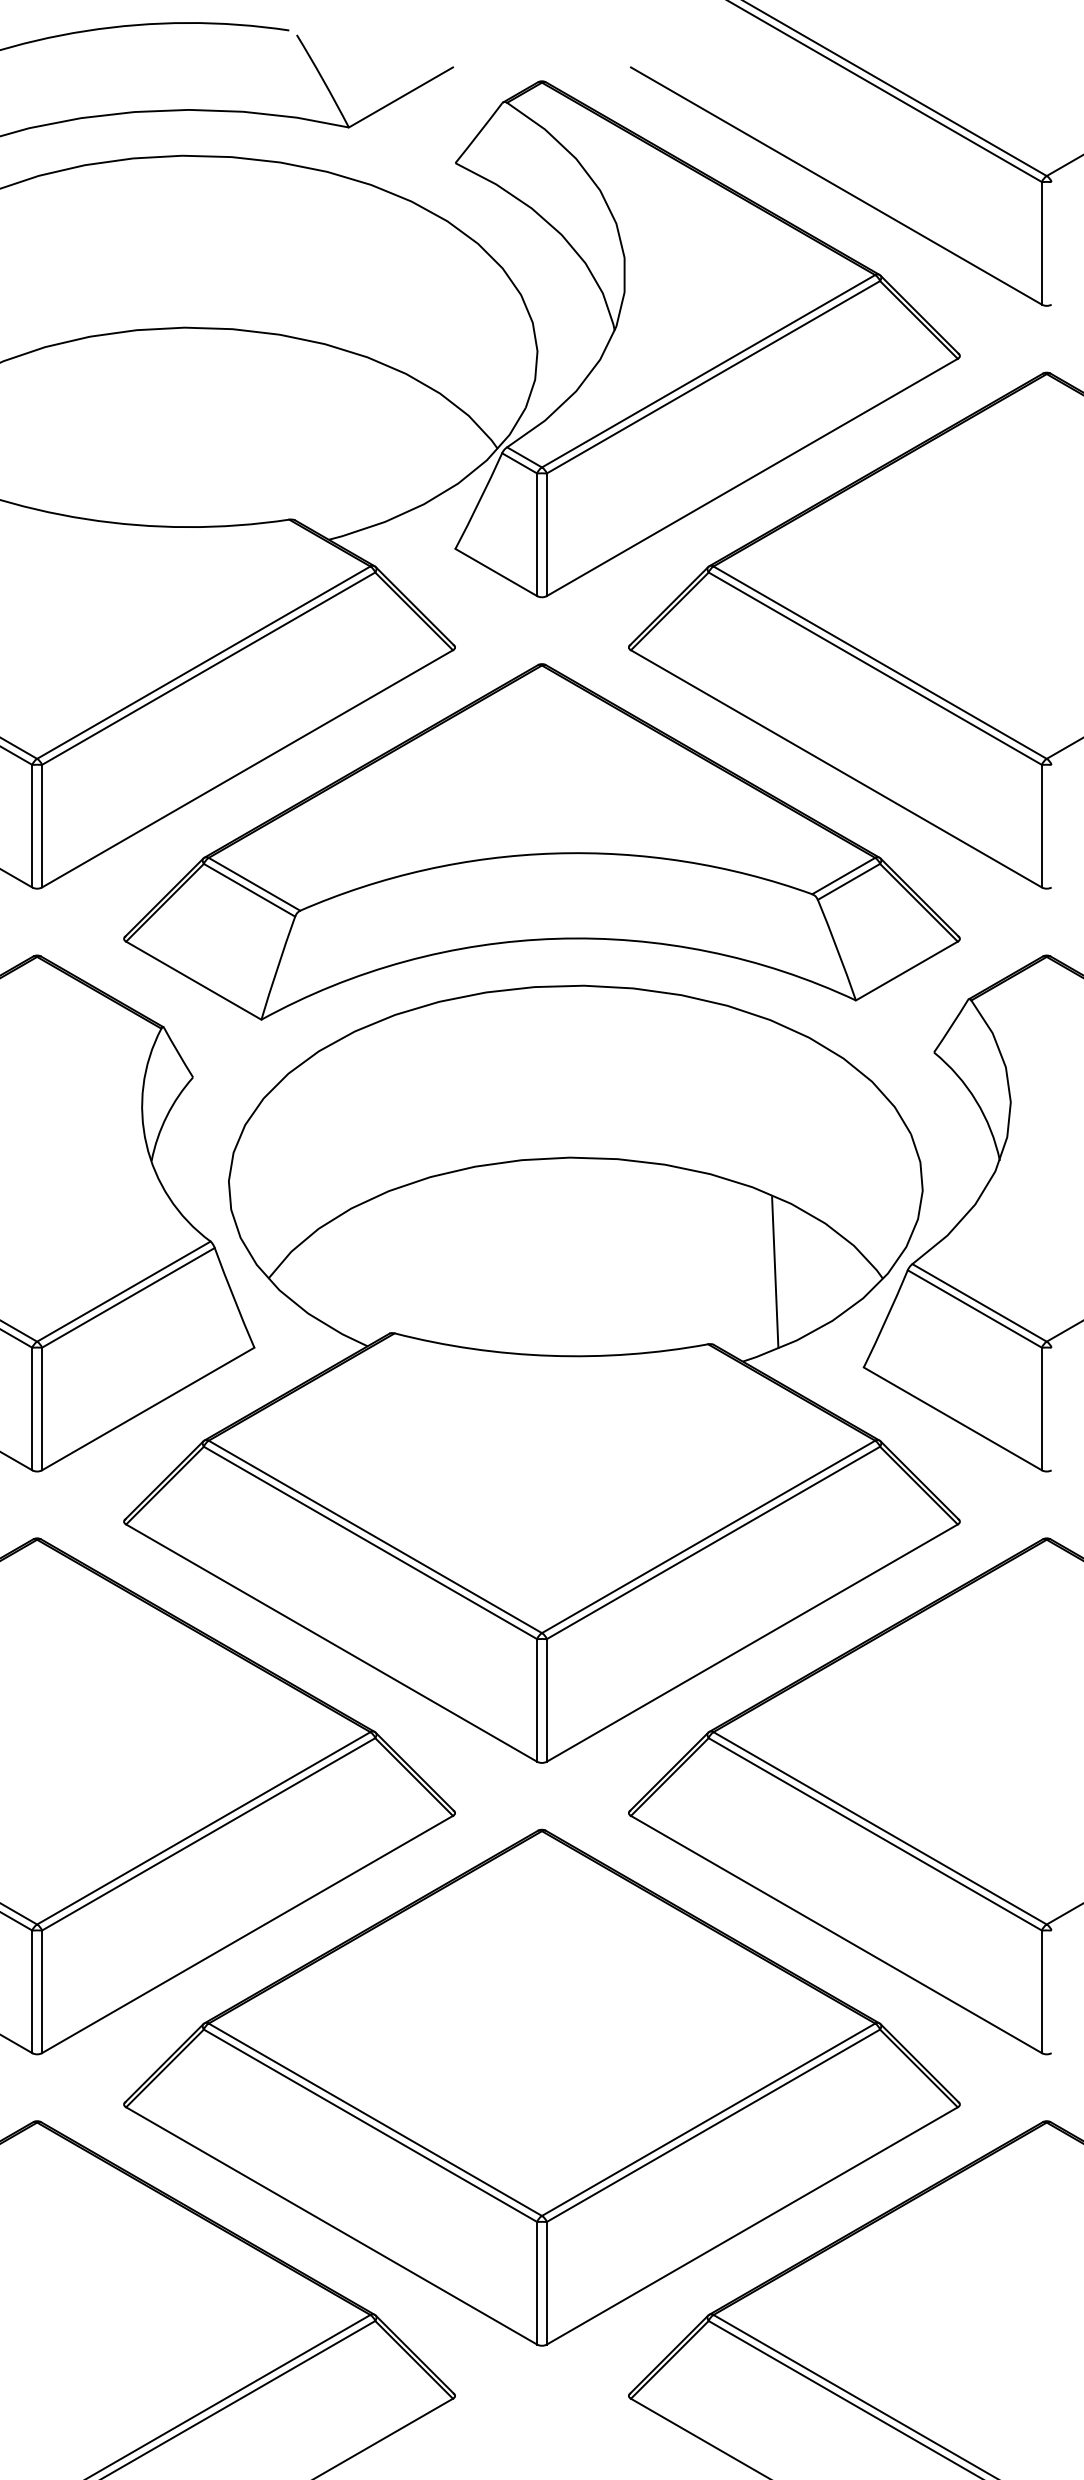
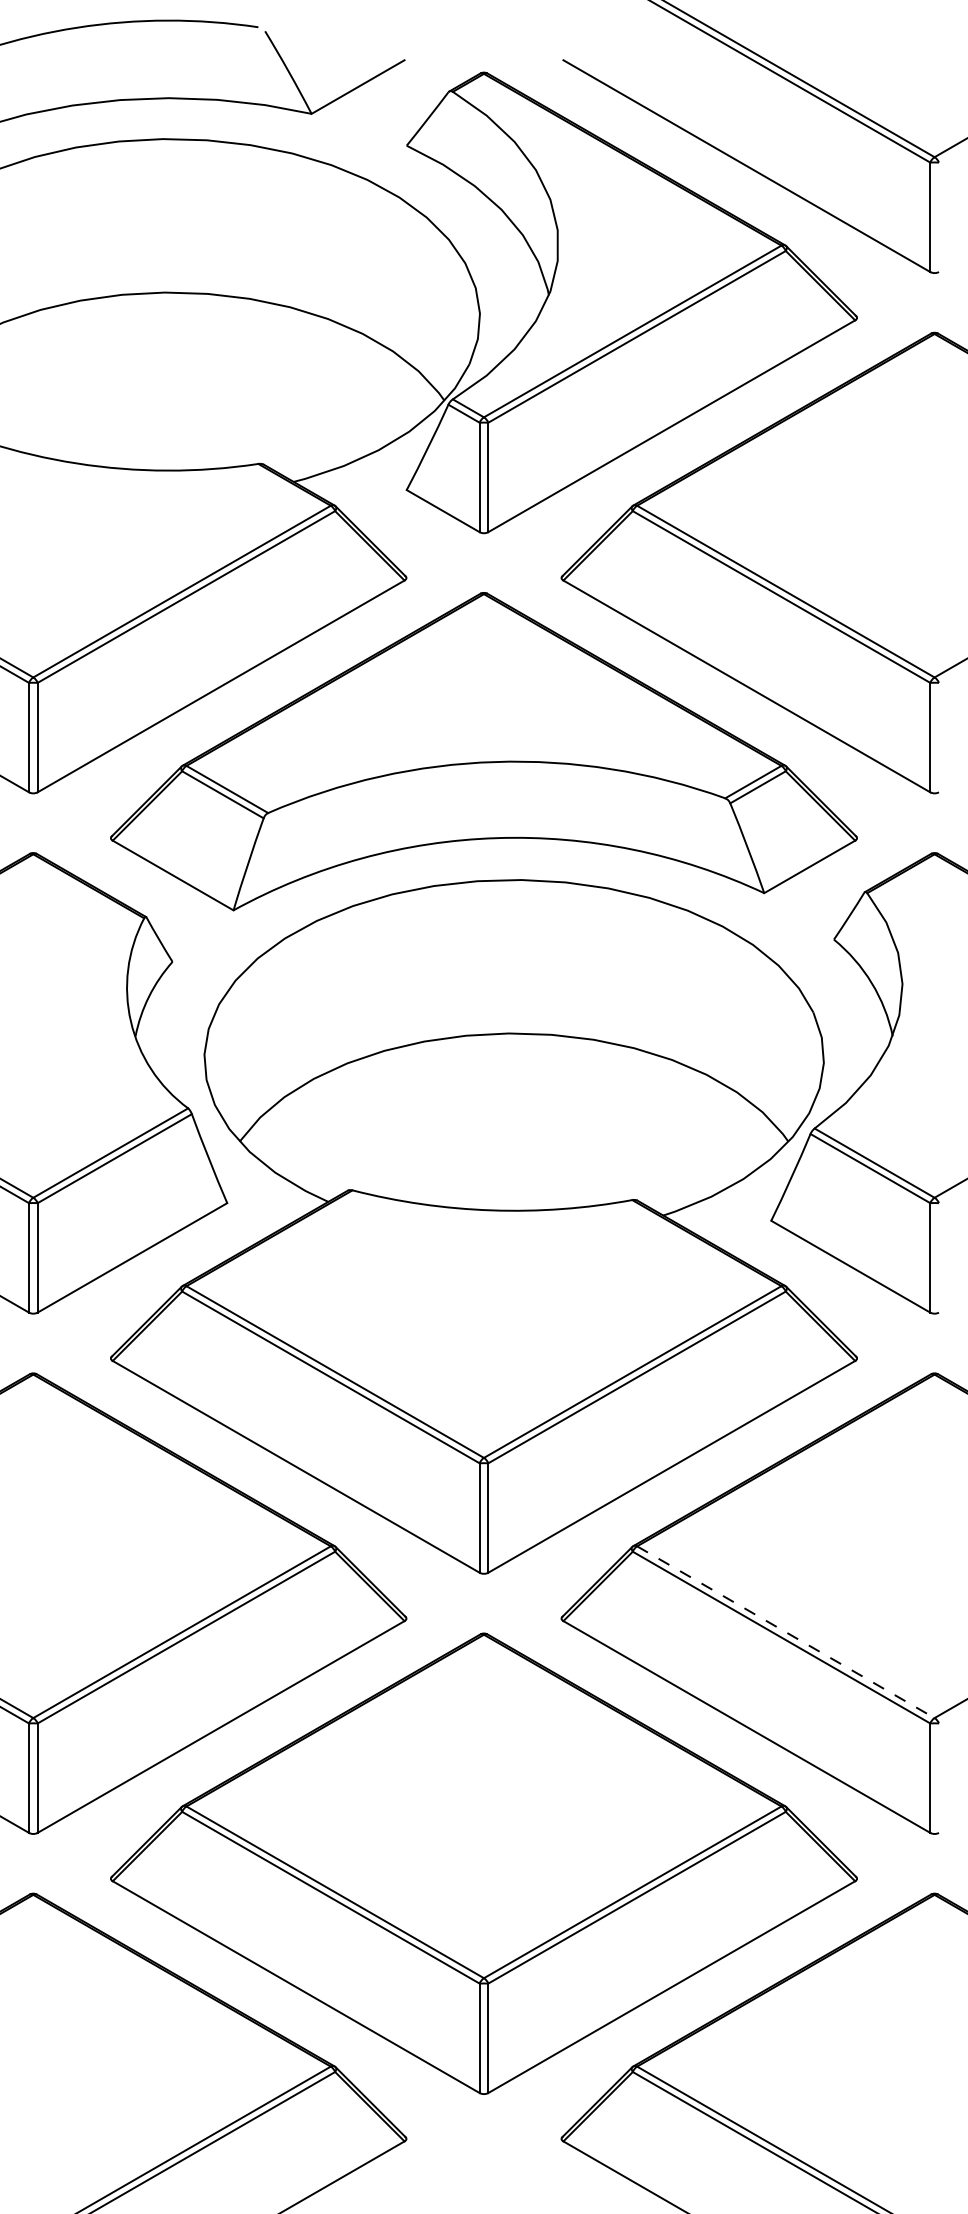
line: (775, 1271) -> (692, 1135), removed
line: (879, 1828) -> (785, 1632), solid -> dashed

